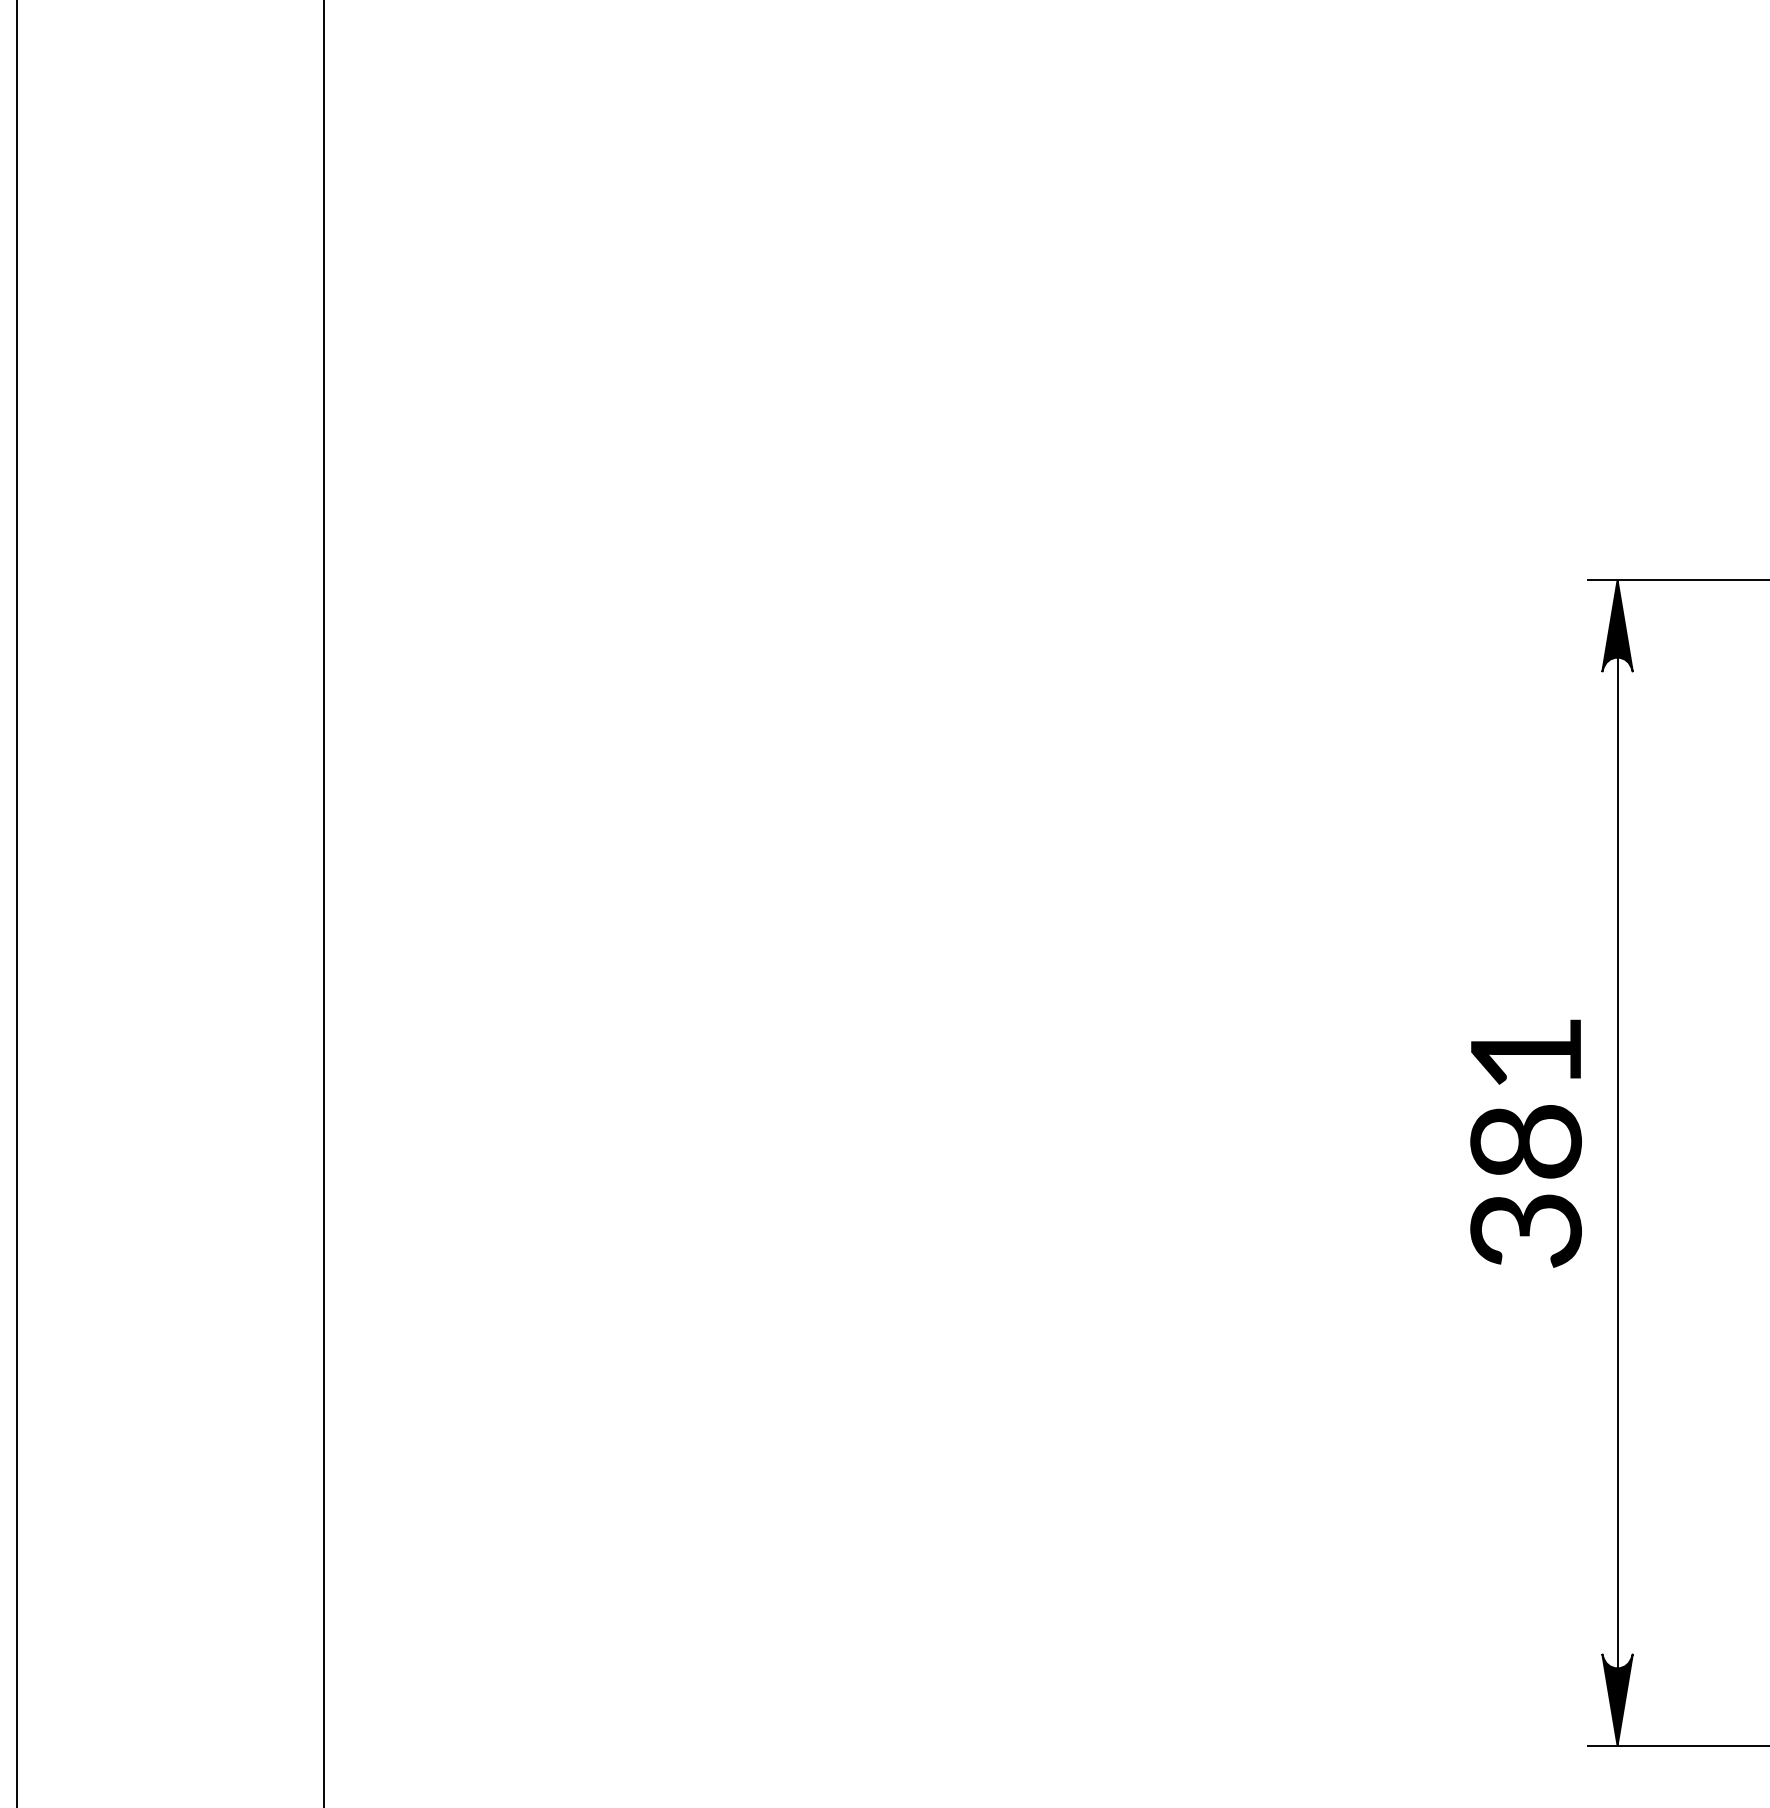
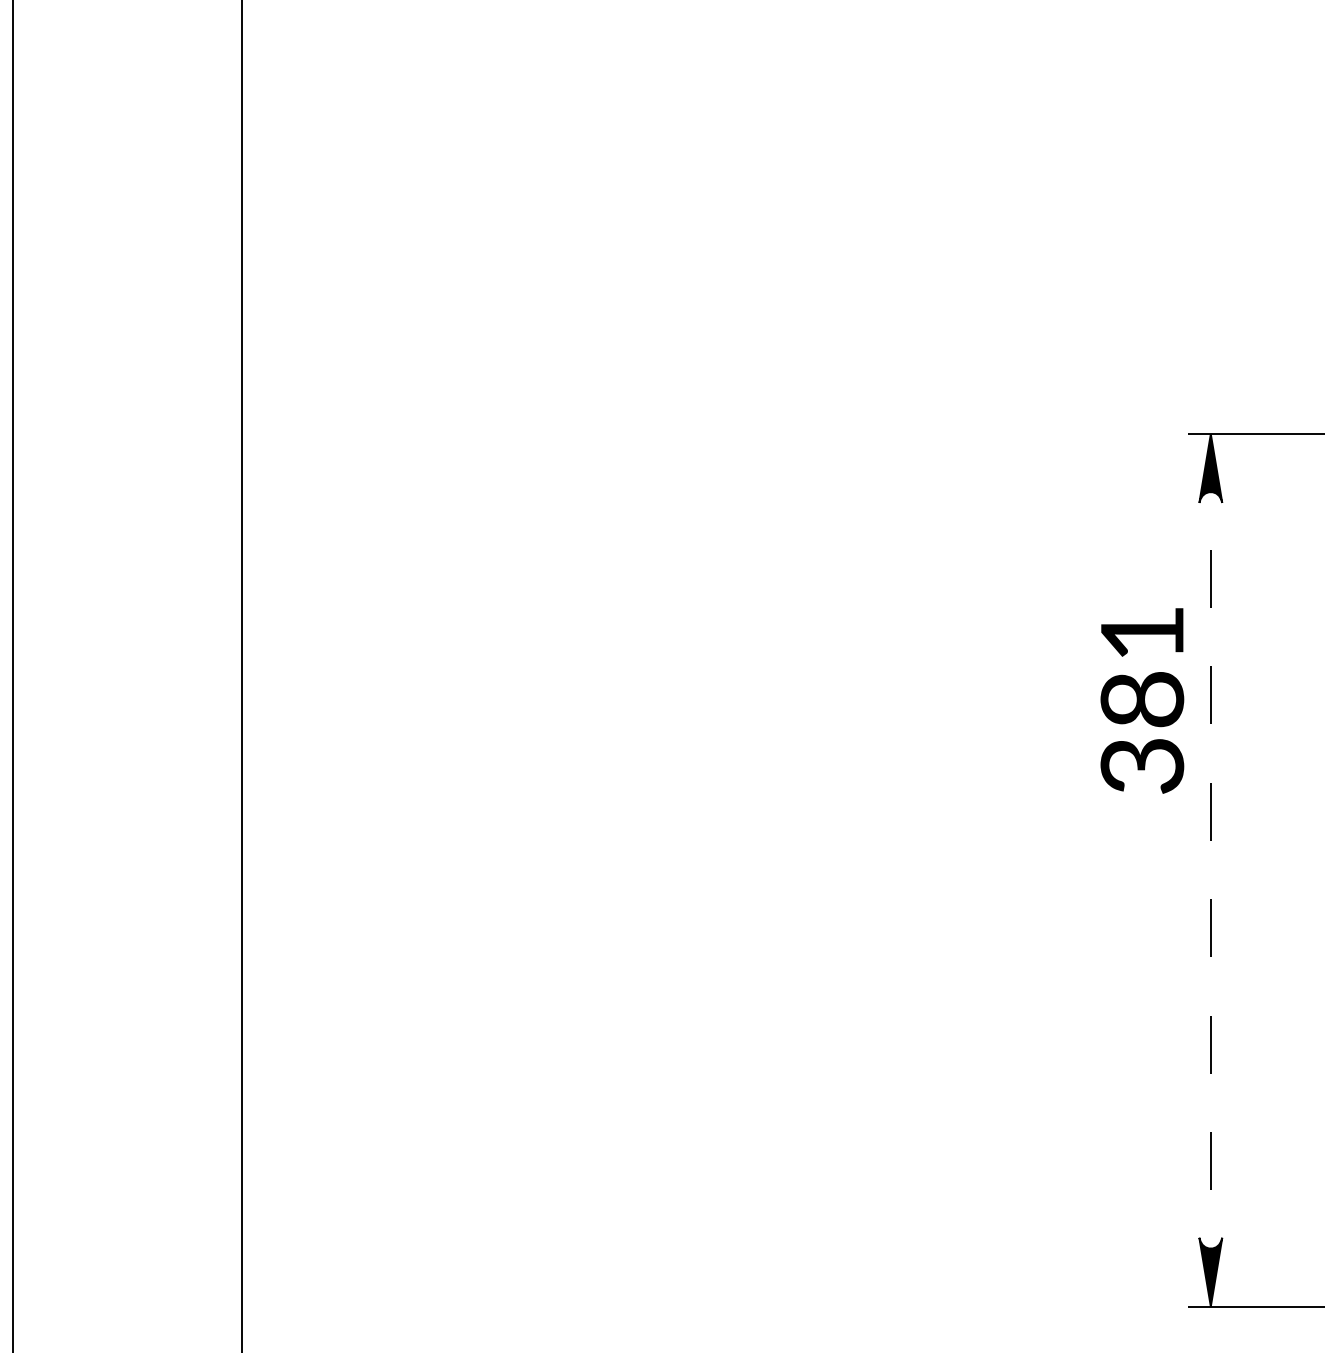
text: (1525, 1143) -> (1141, 700), moved
line: (1617, 1163) -> (1210, 870), solid -> dashed

